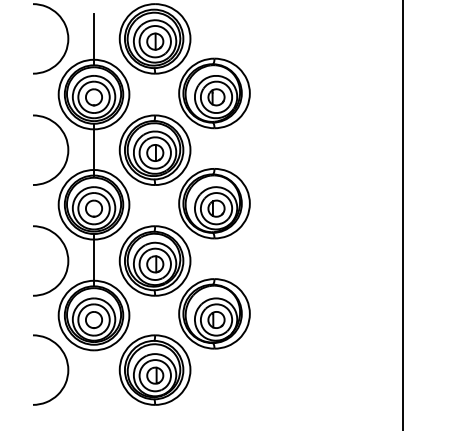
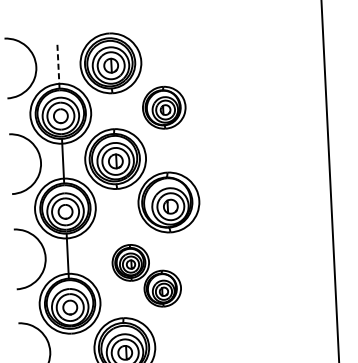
line: (94, 39) -> (58, 66), solid -> dashed
part: (214, 93) -> (164, 107), size x0.7
part: (184, 287) -> (146, 275), size x0.6

